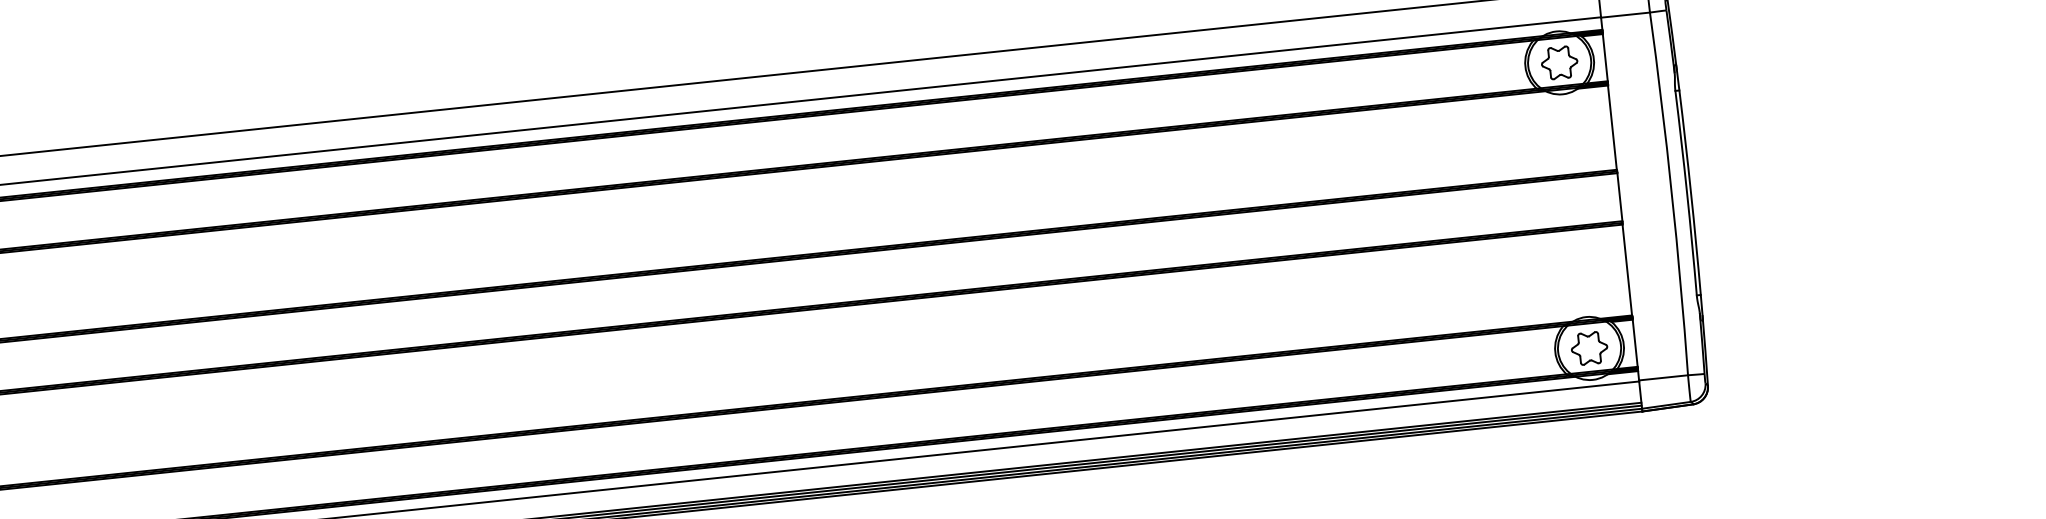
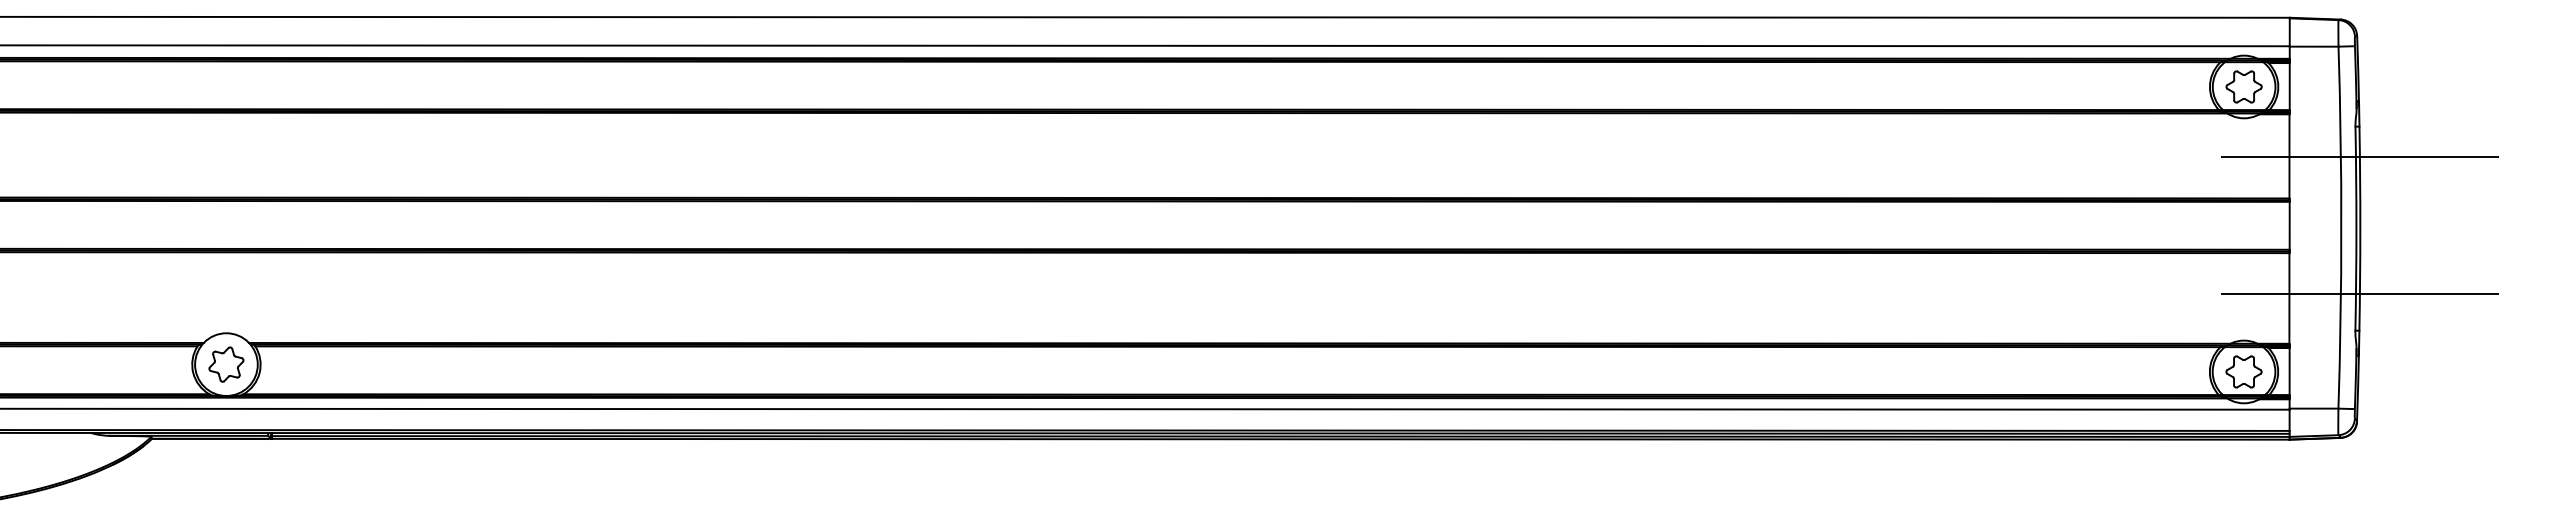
line: (1682, 120) -> (2359, 156), added
line: (1697, 257) -> (2359, 293), added

